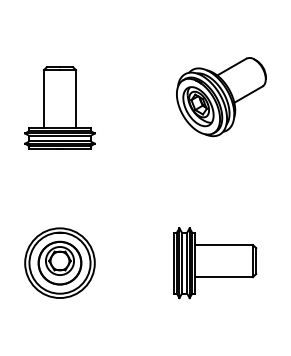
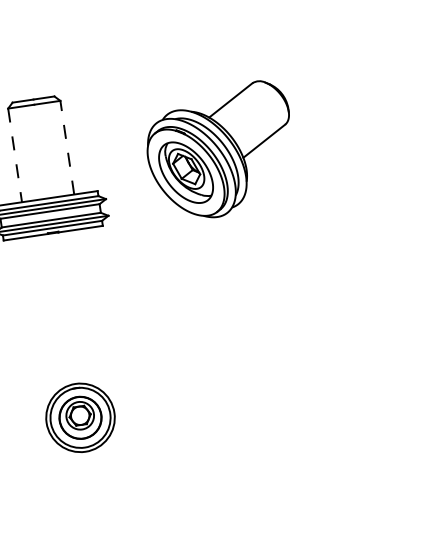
part: (221, 97) -> (221, 152), moved
line: (43, 99) -> (14, 156), solid -> dashed
line: (76, 99) -> (68, 148), solid -> dashed
part: (59, 262) -> (79, 416), size x0.6
part: (215, 263) -> (333, 381), removed

